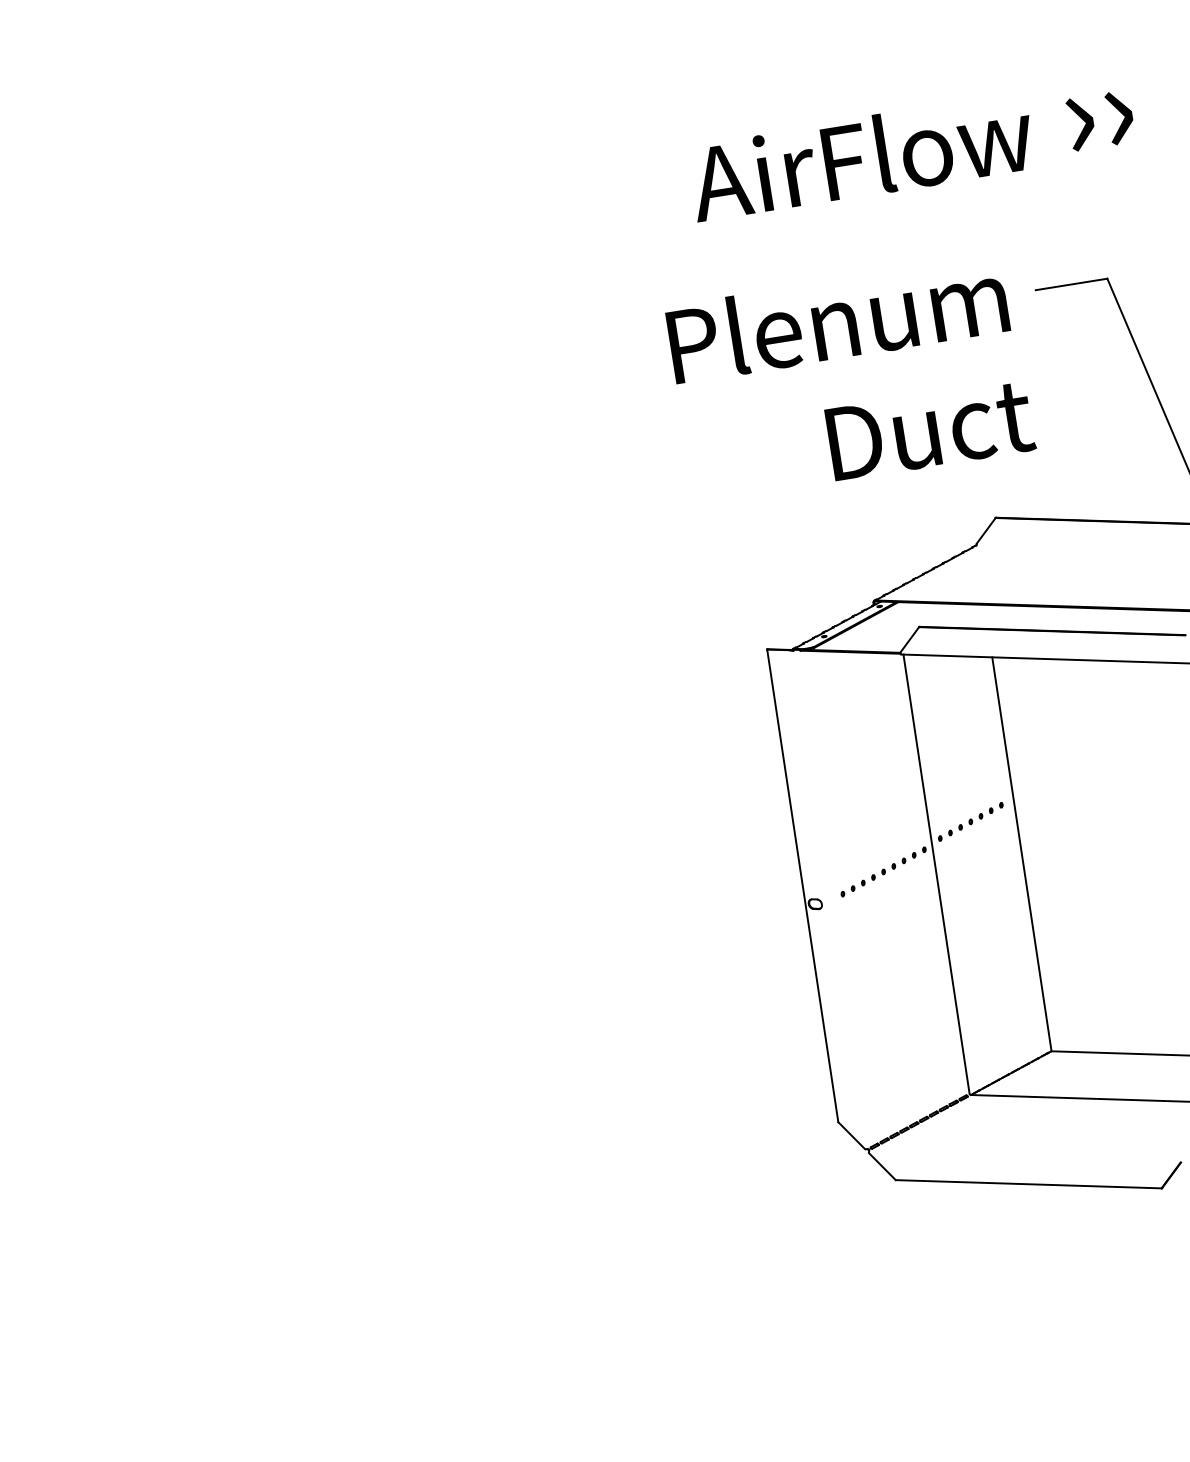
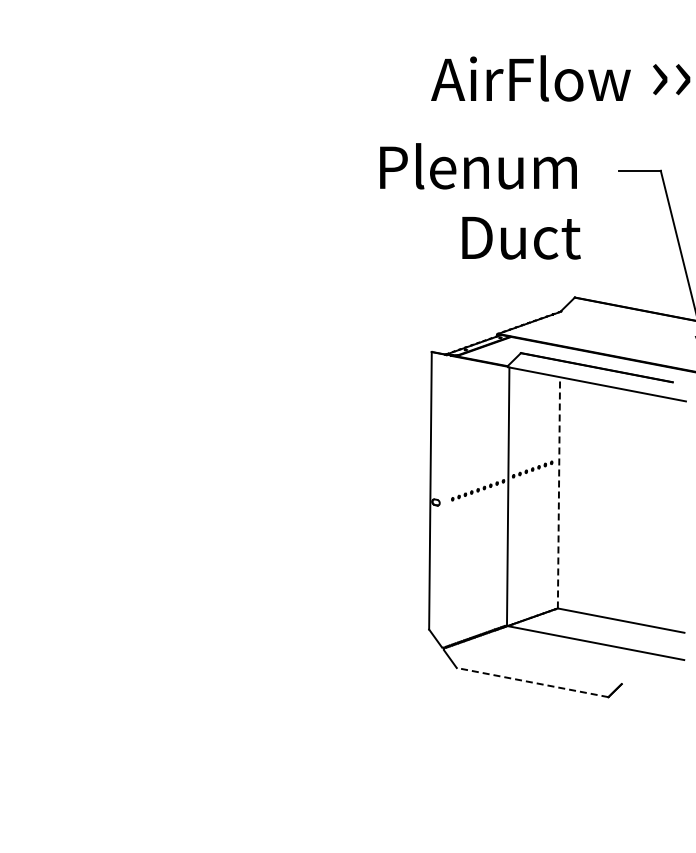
text: (850, 378) -> (480, 201), moved
line: (1021, 853) -> (558, 492), solid -> dashed
line: (1028, 1184) -> (532, 682), solid -> dashed

